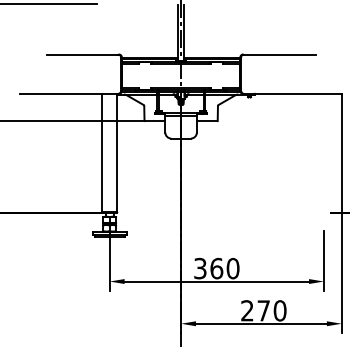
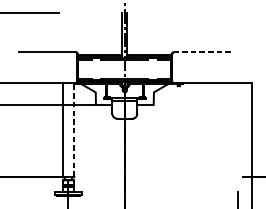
line: (279, 54) -> (202, 52), solid -> dashed
line: (117, 152) -> (74, 129), solid -> dashed

